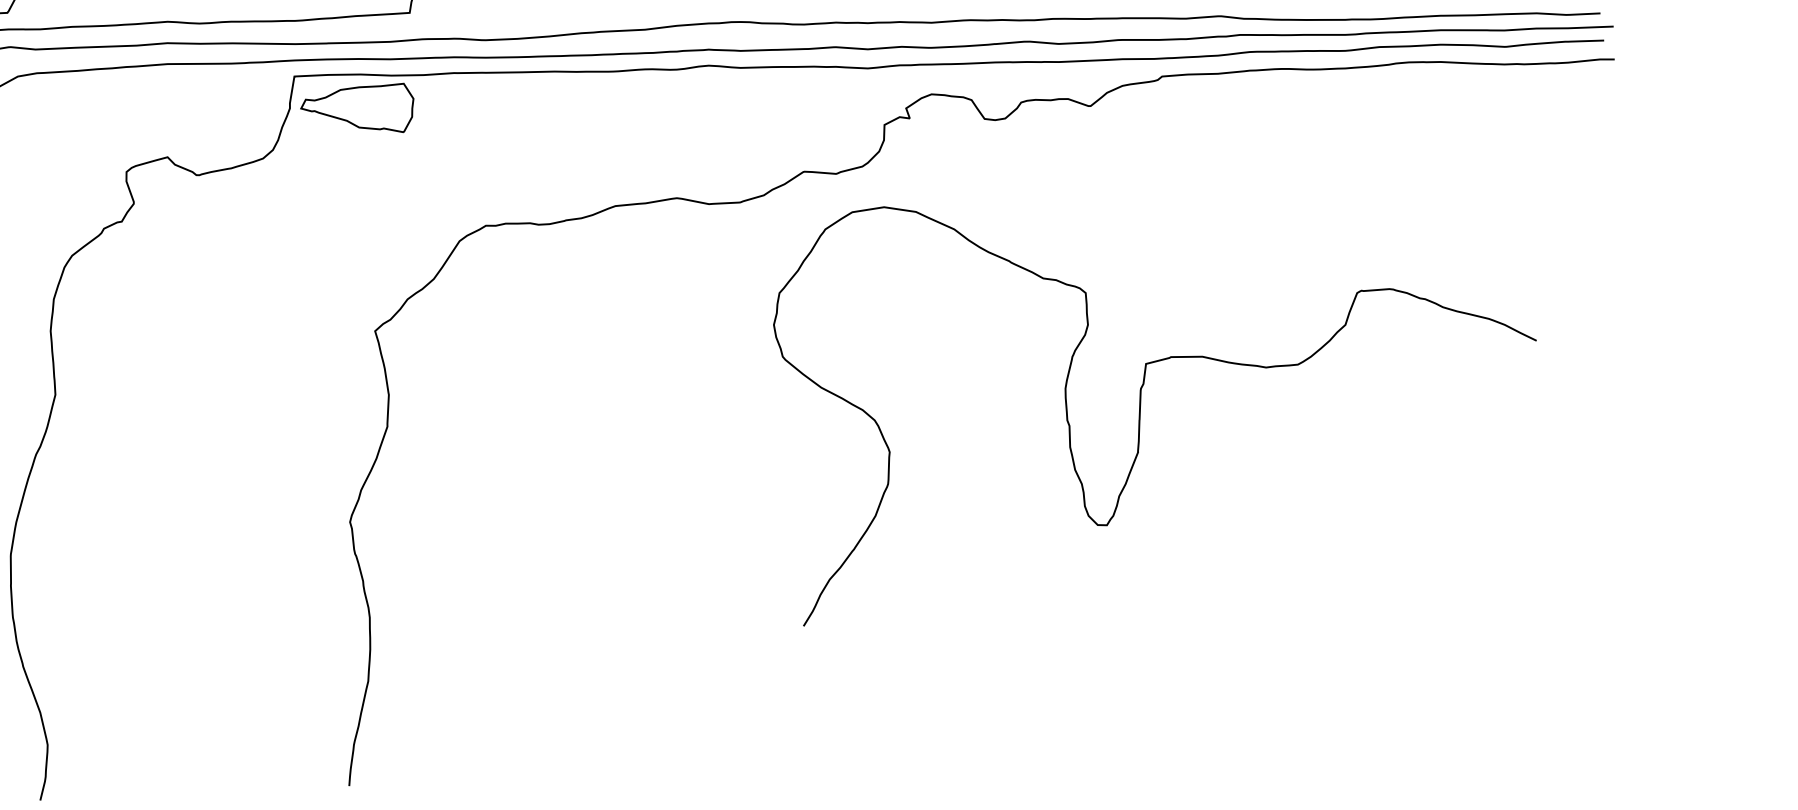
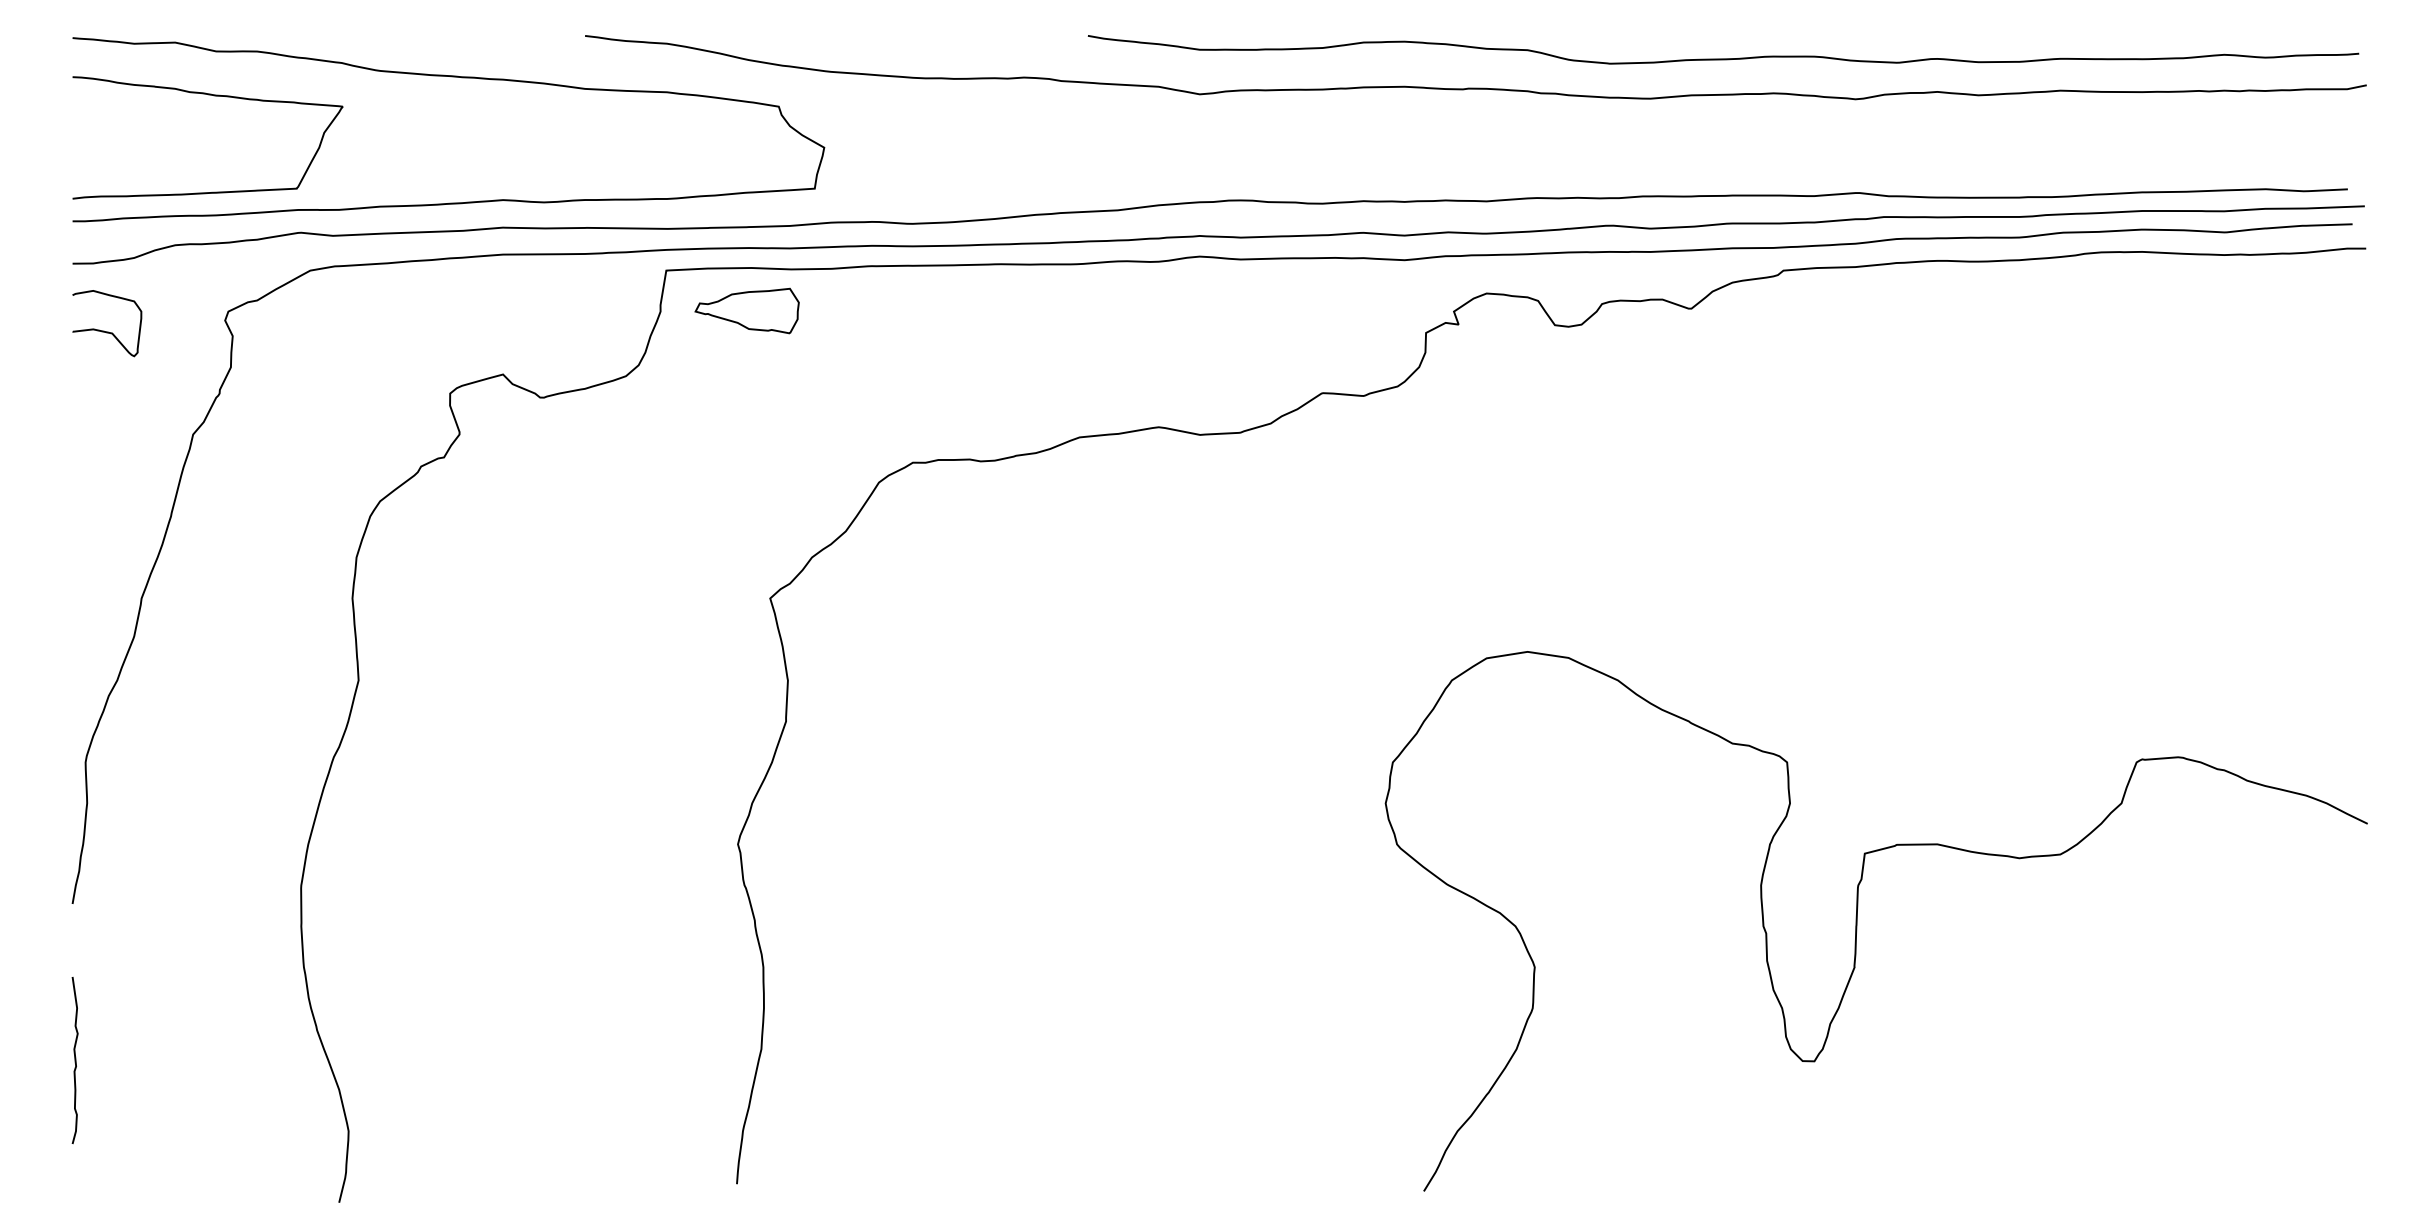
part: (356, 107) -> (746, 310), size x0.71
curve: (1140, 416) -> (1857, 921), moved

